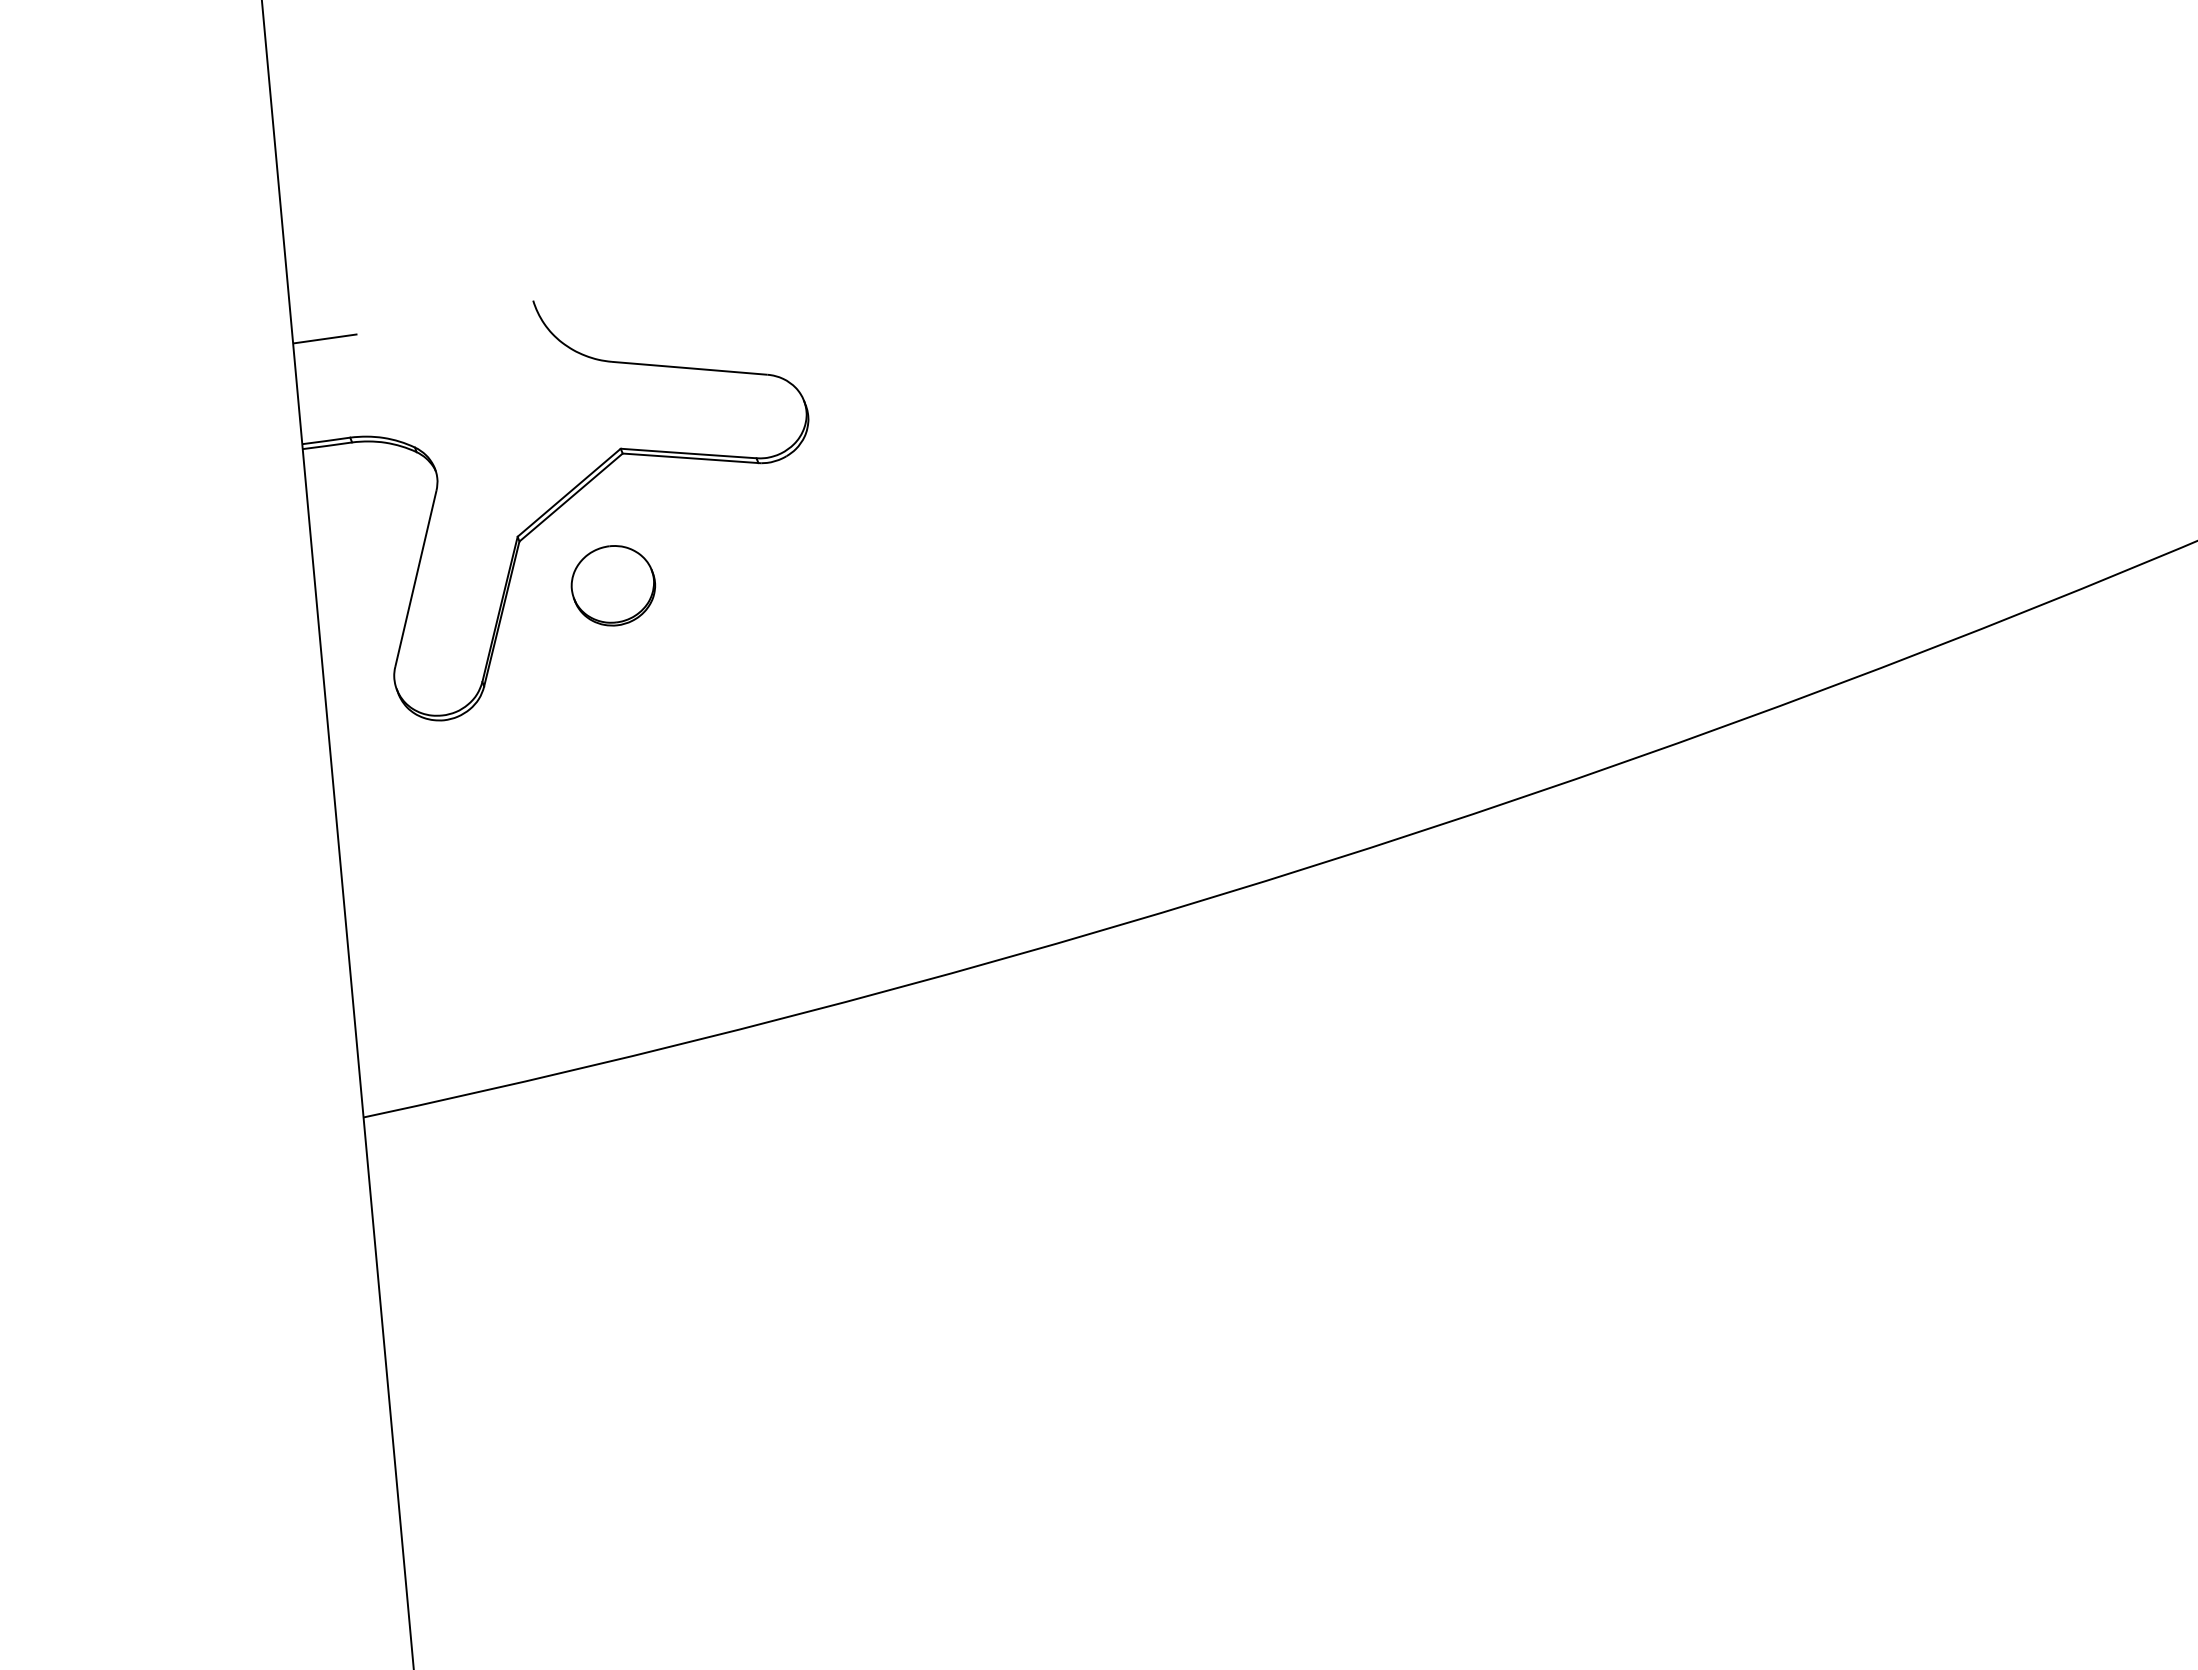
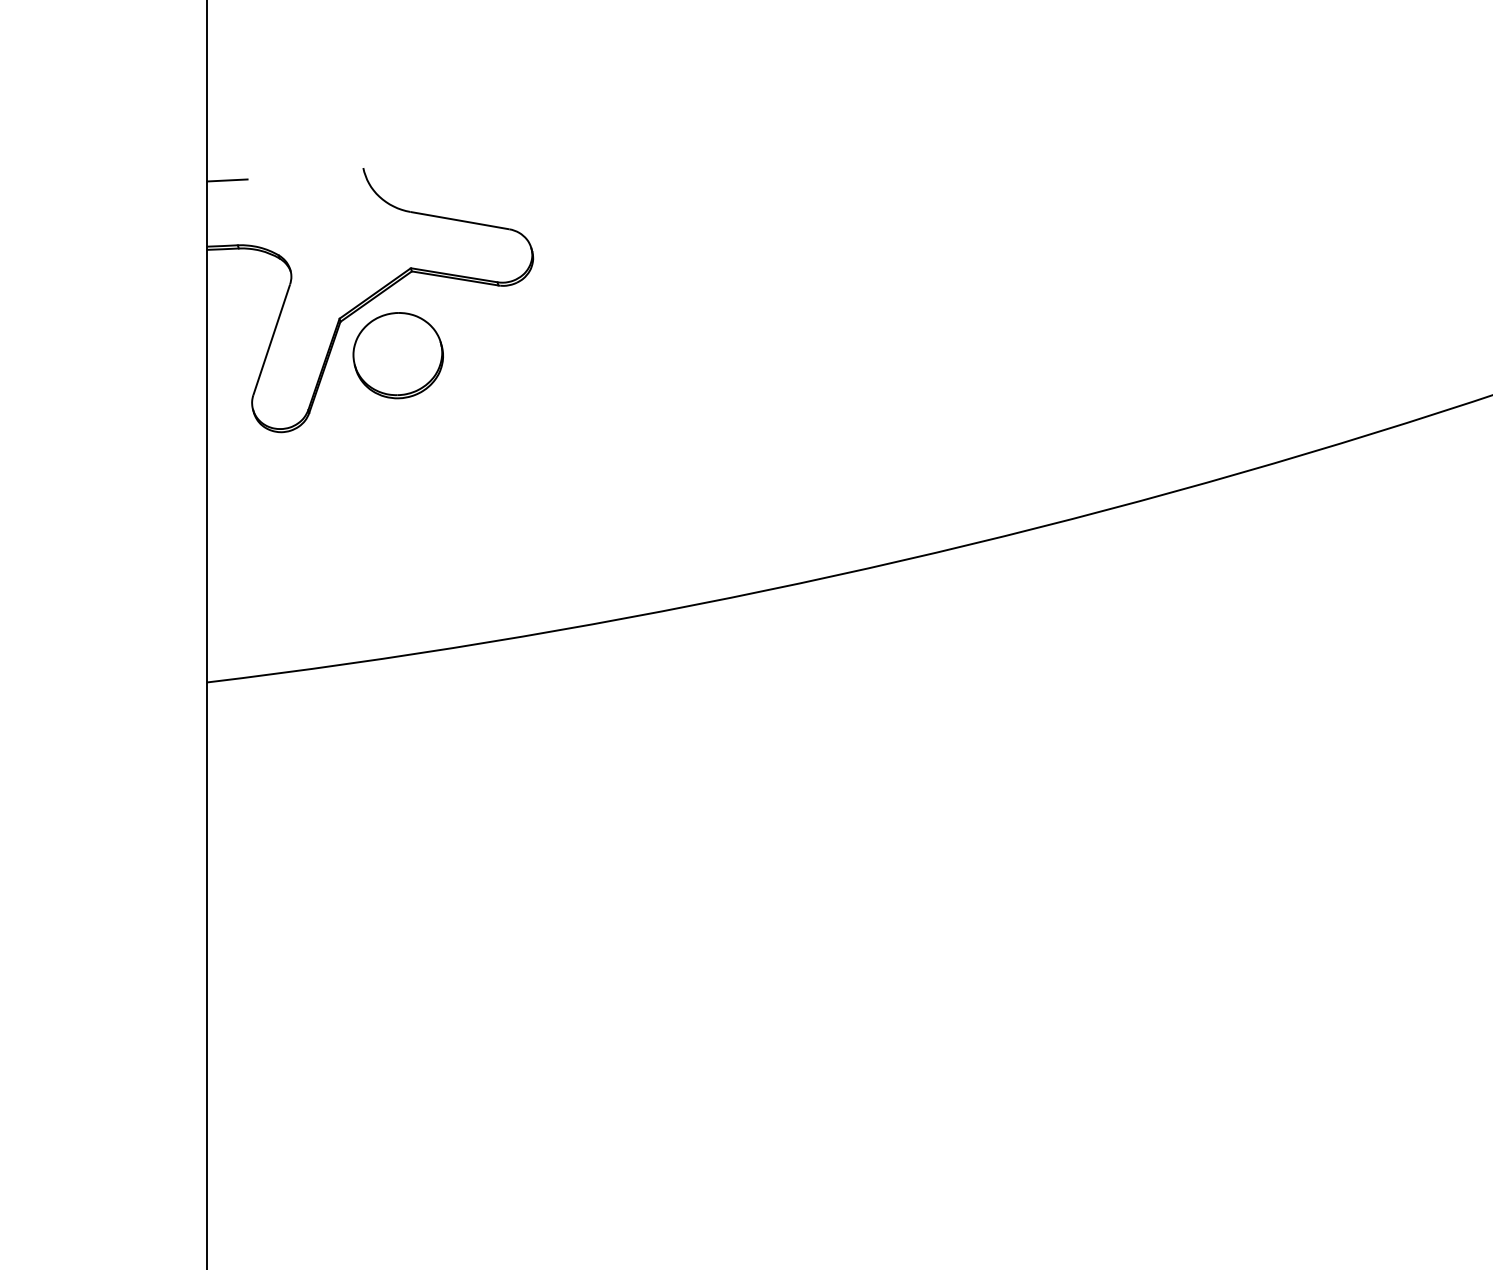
part: (612, 585) -> (397, 355), size x1.67

